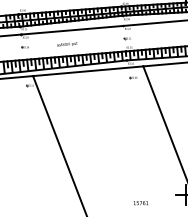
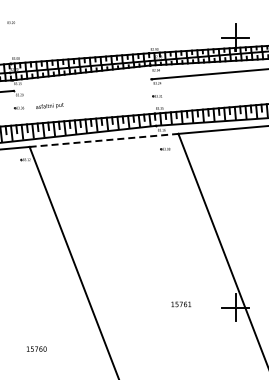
line: (72, 29) -> (82, 84), removed
text: (67, 43) -> (49, 105), moved
line: (88, 71) -> (104, 140), solid -> dashed
text: (141, 203) -> (181, 304), moved

